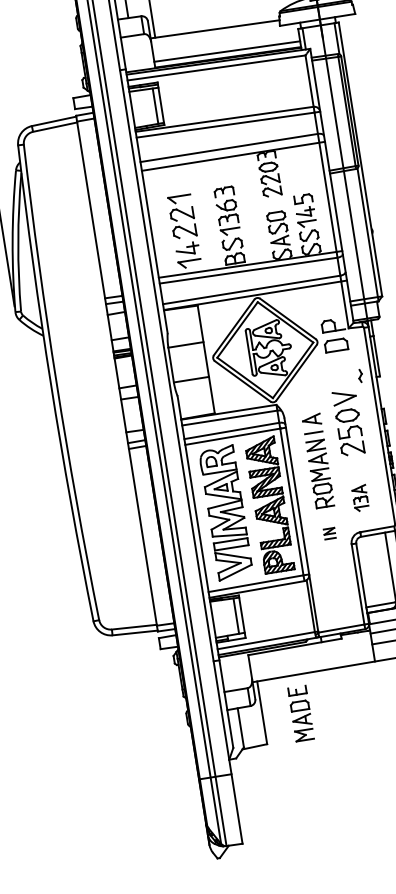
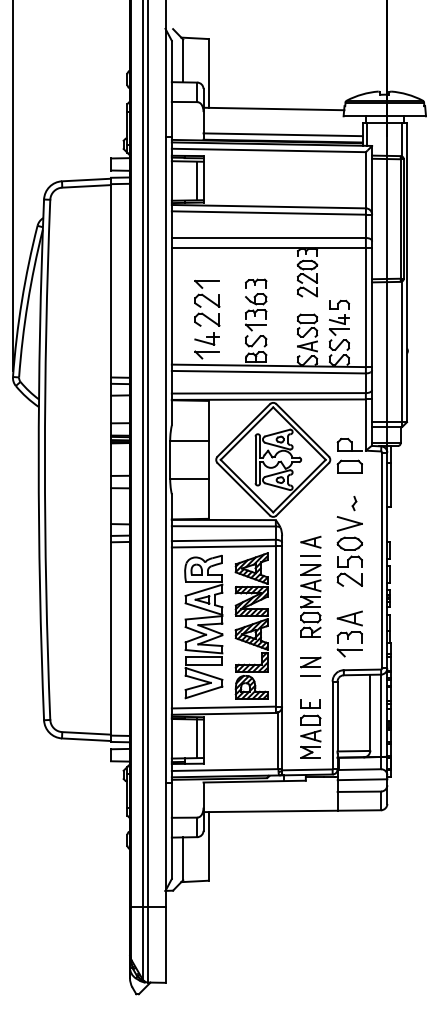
part: (360, 375) -> (354, 503), moved
part: (360, 497) -> (349, 633), size x1.67
part: (329, 533) -> (310, 666), size x1.67
part: (300, 713) -> (310, 728), moved

